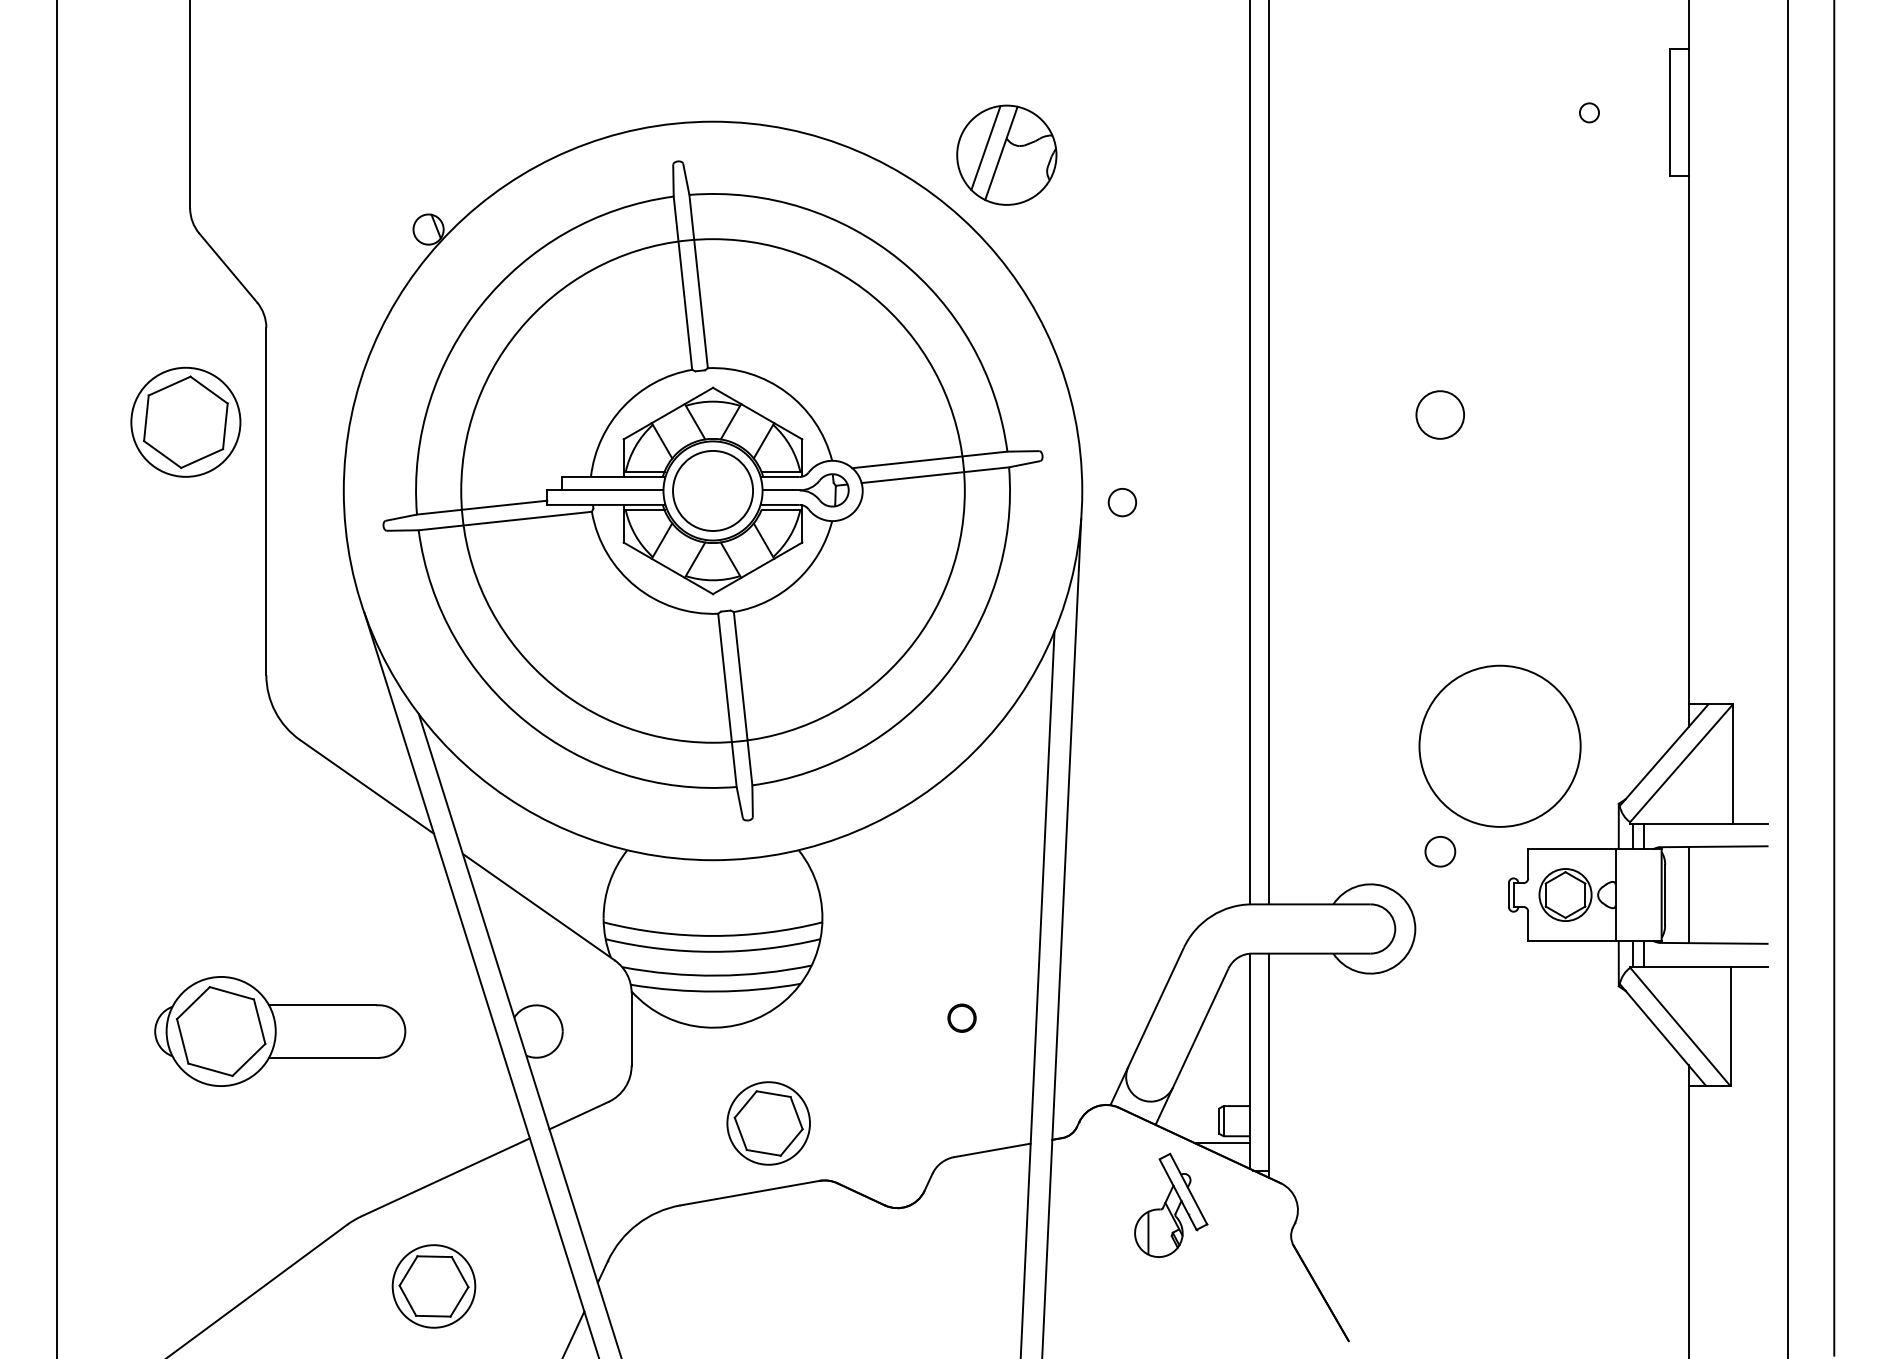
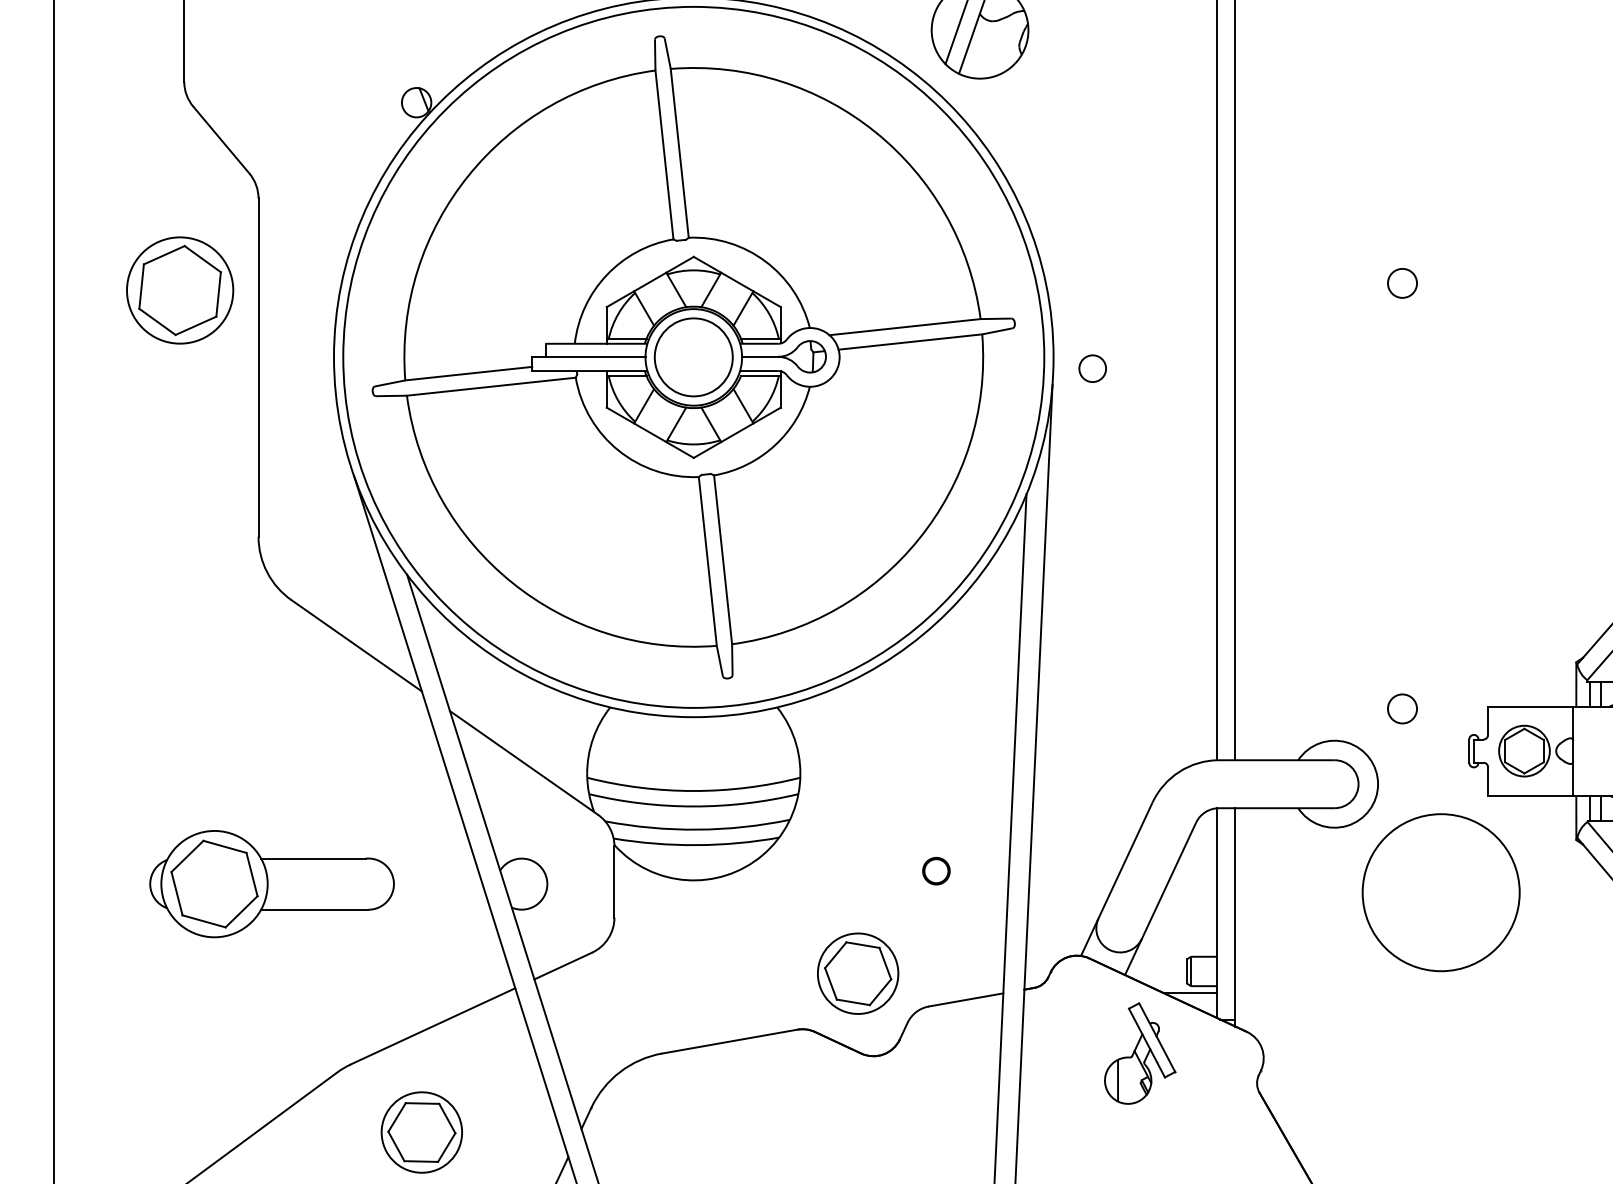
circle: (1440, 414) -> (1402, 282), size x0.62
circle: (712, 490) -> (693, 356), size x1.43
circle: (1499, 745) -> (1440, 891), moved
part: (768, 1123) -> (857, 973), moved

